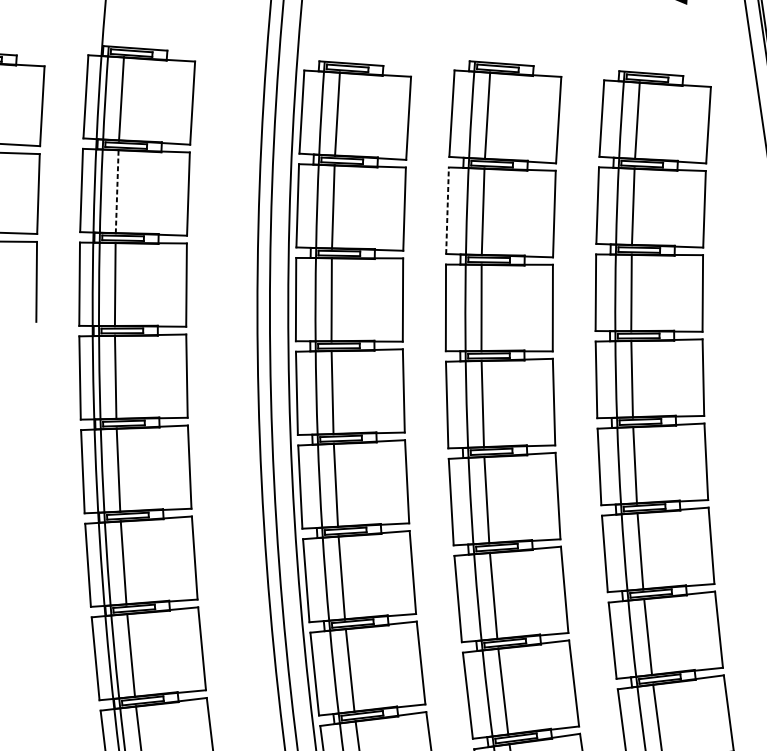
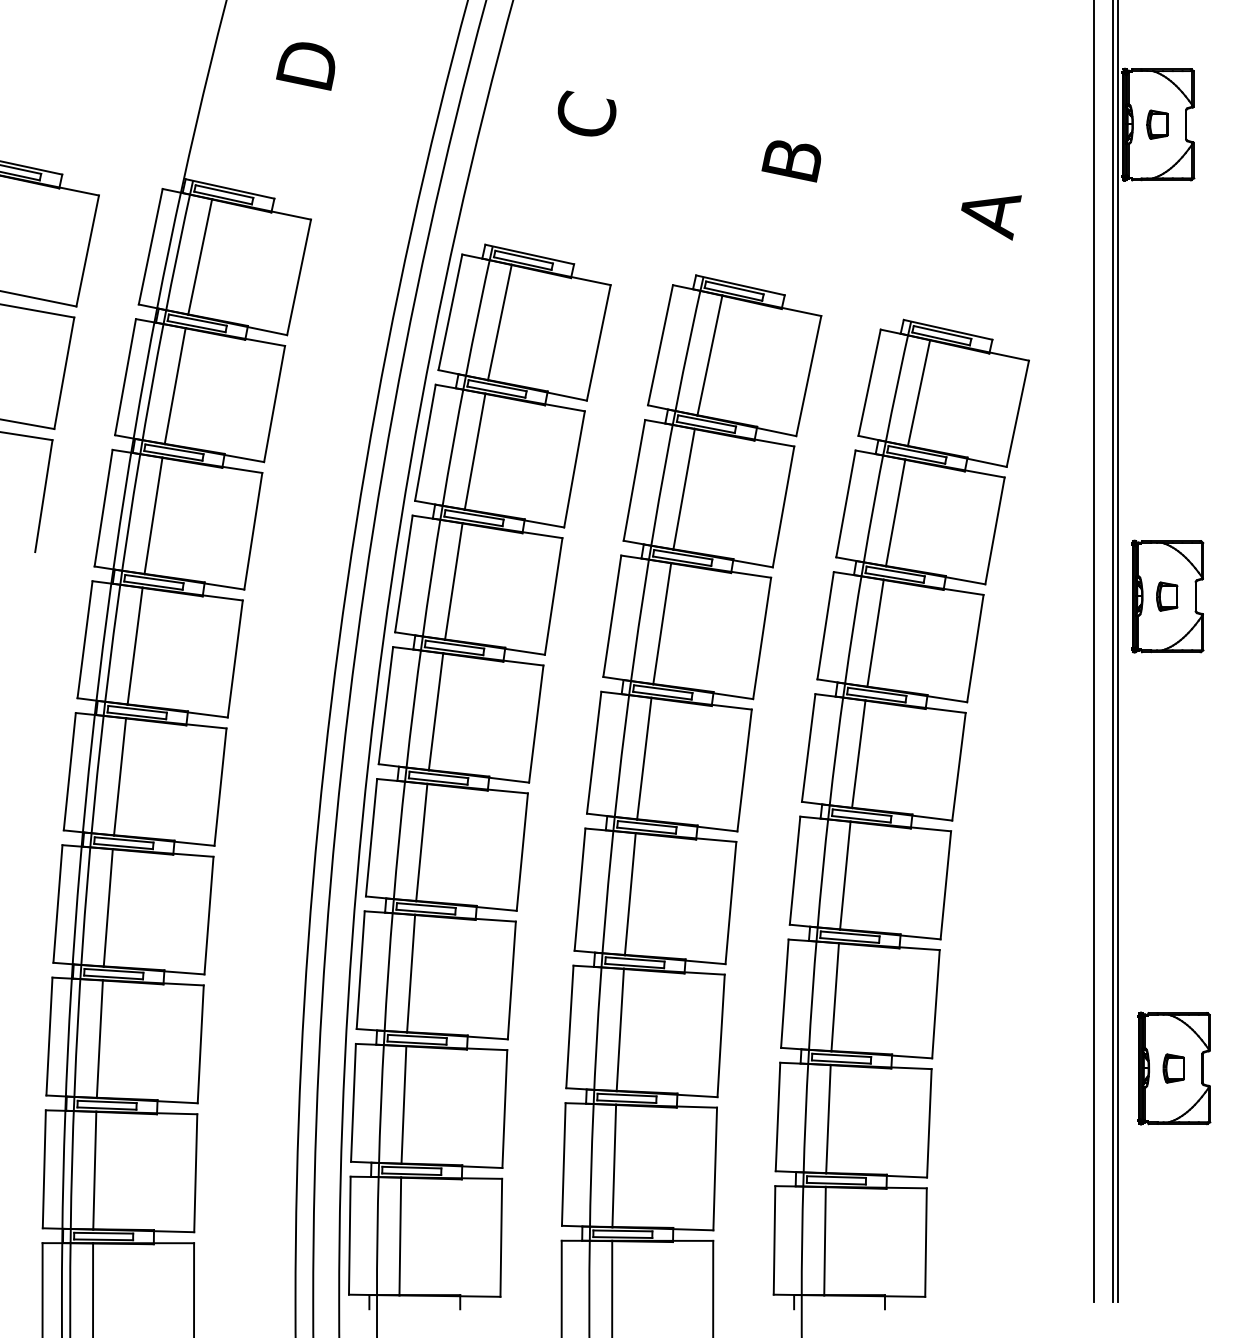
line: (117, 191) -> (175, 386), dashed -> solid
line: (447, 210) -> (634, 479), dashed -> solid

